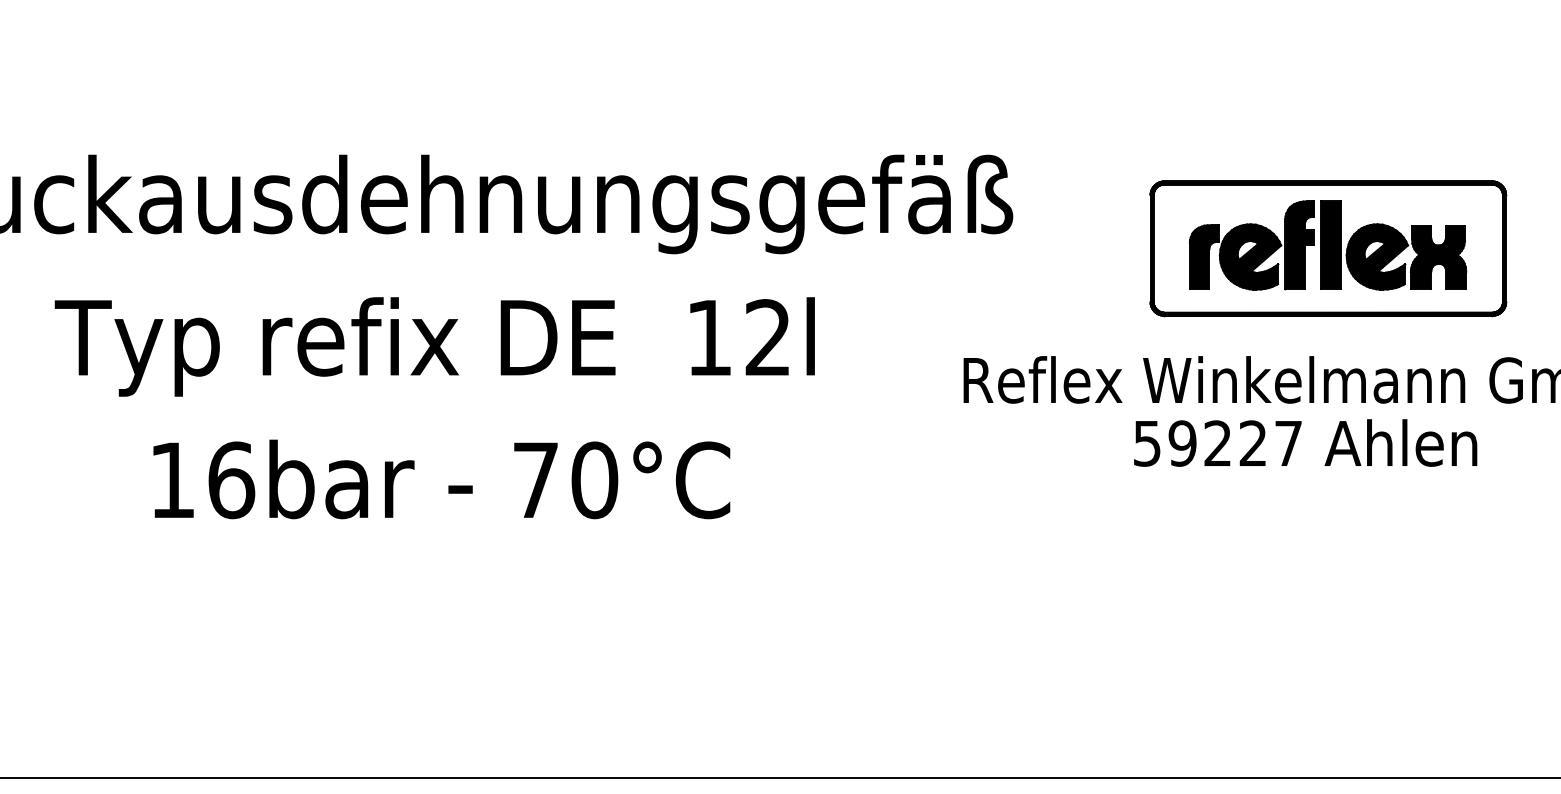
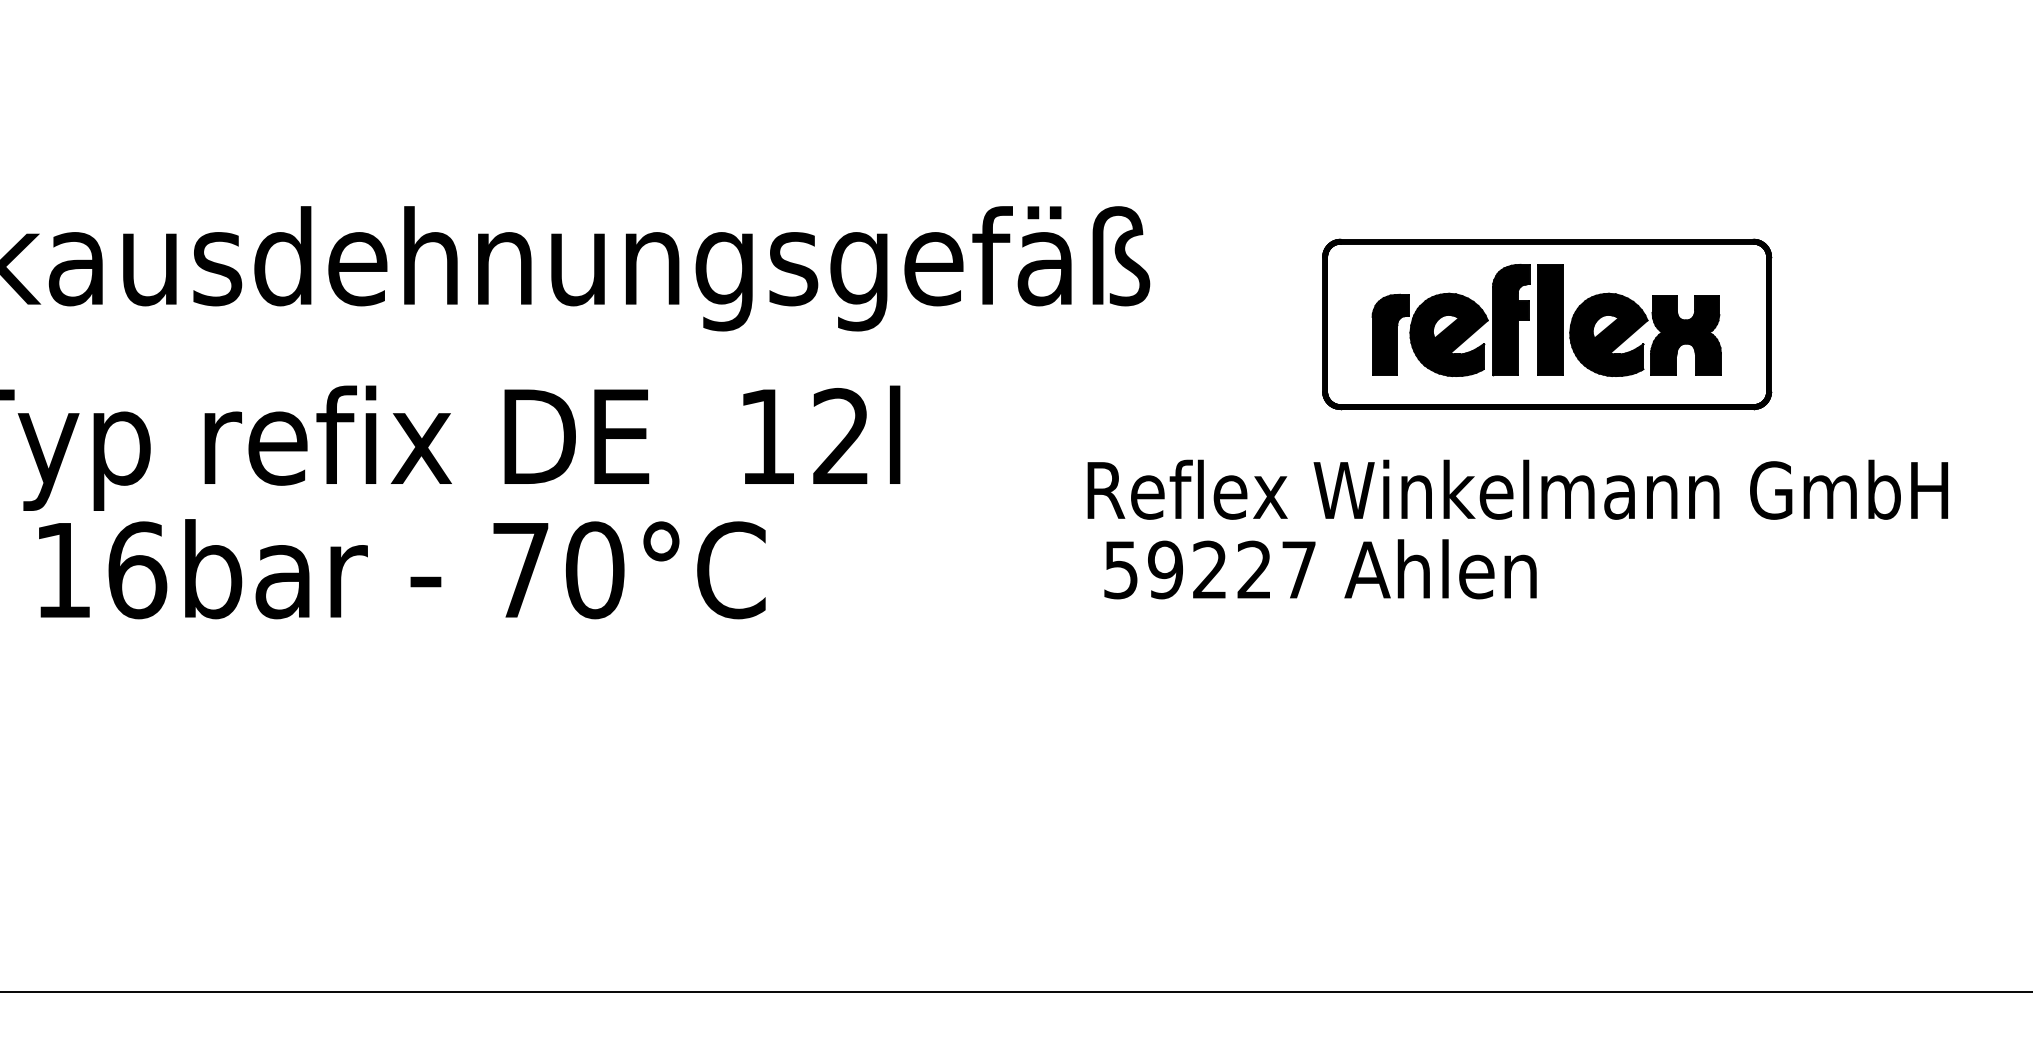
text: (1305, 443) -> (1320, 569), moved
text: (441, 479) -> (402, 569), moved

